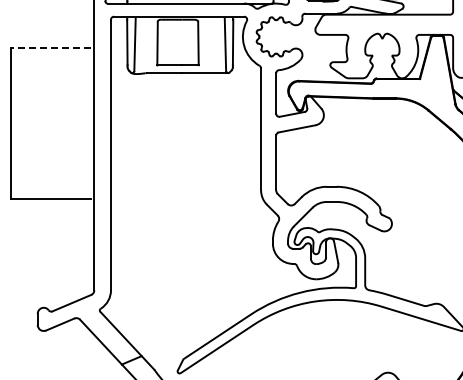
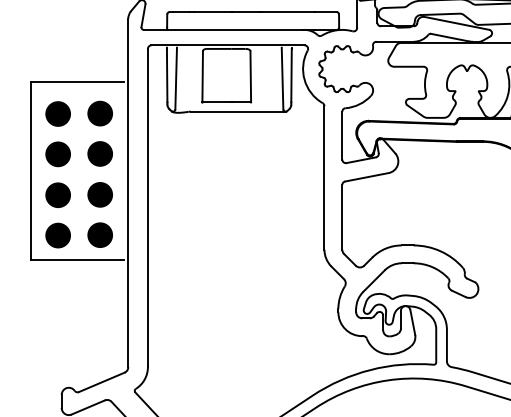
line: (51, 47) -> (77, 81), dashed -> solid
part: (43, 116) -> (68, 162), added

